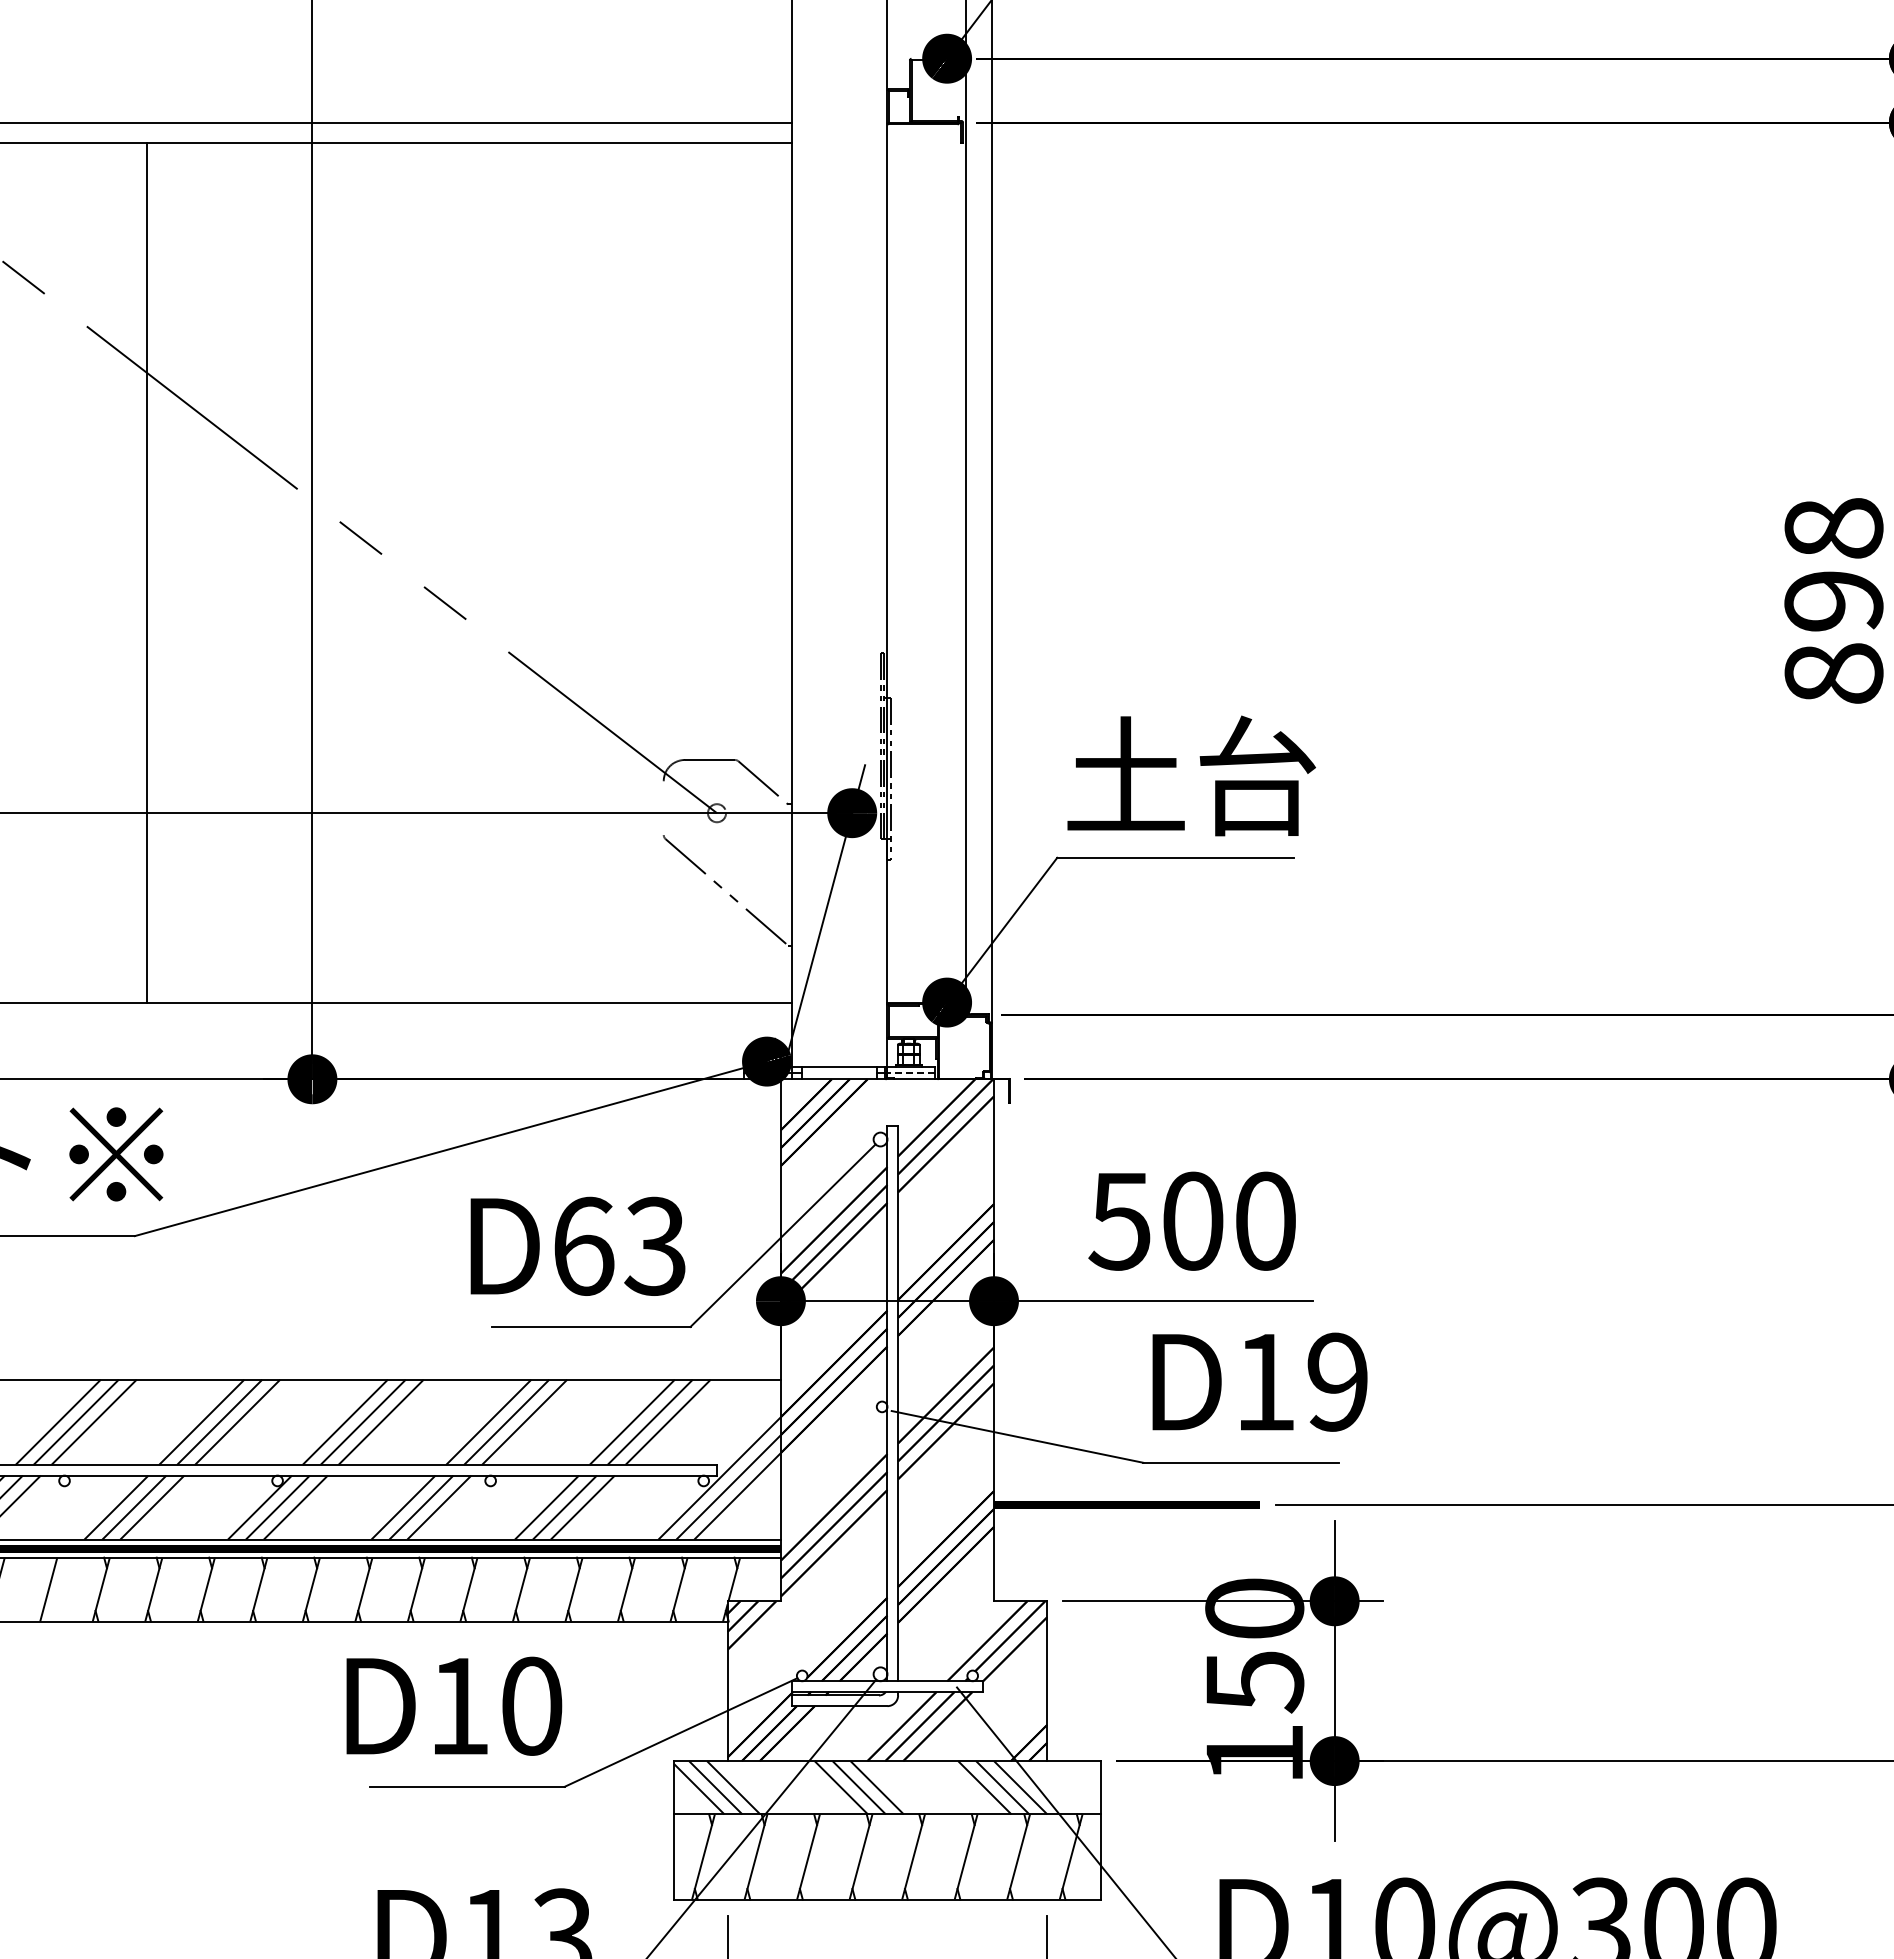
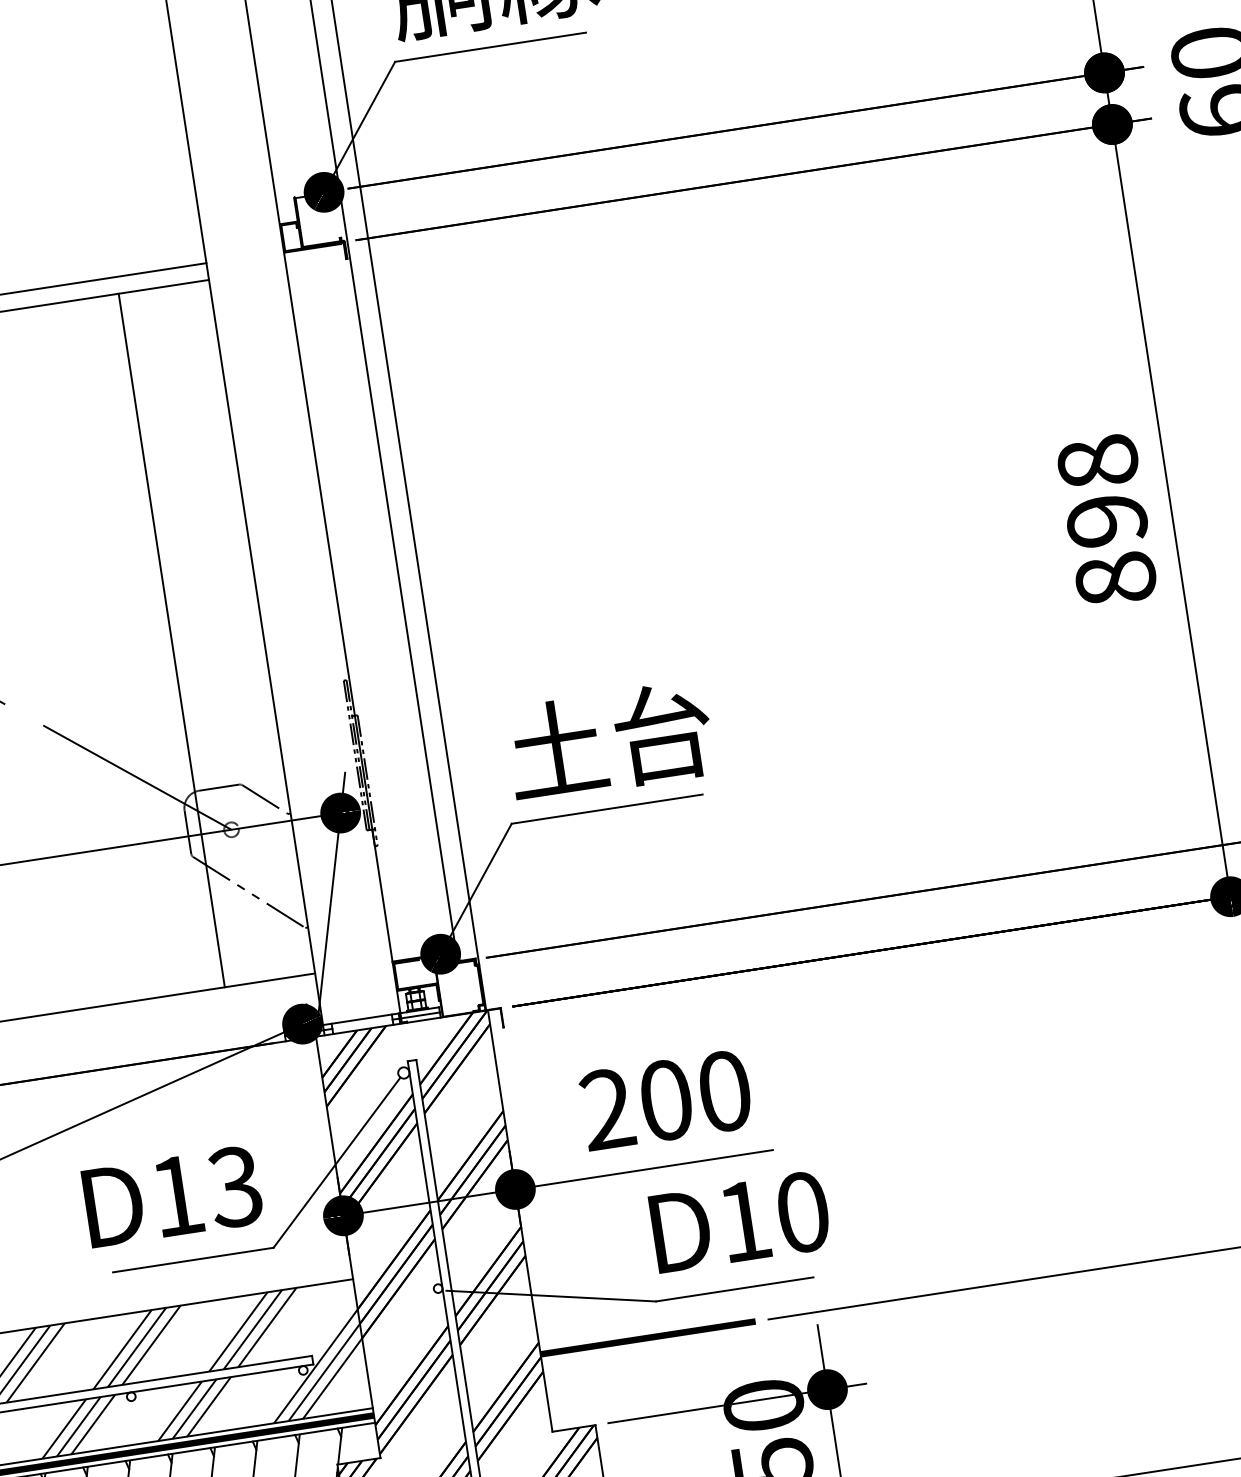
line: (679, 572) -> (171, 640), added
line: (663, 808) -> (187, 832), added
line: (910, 1072) -> (419, 1015), dashed -> solid
text: (1119, 1220) -> (606, 1108), 500 -> 200
text: (584, 1245) -> (177, 1195), D63 -> D13
text: (1337, 1381) -> (802, 1211), D19 -> D10

